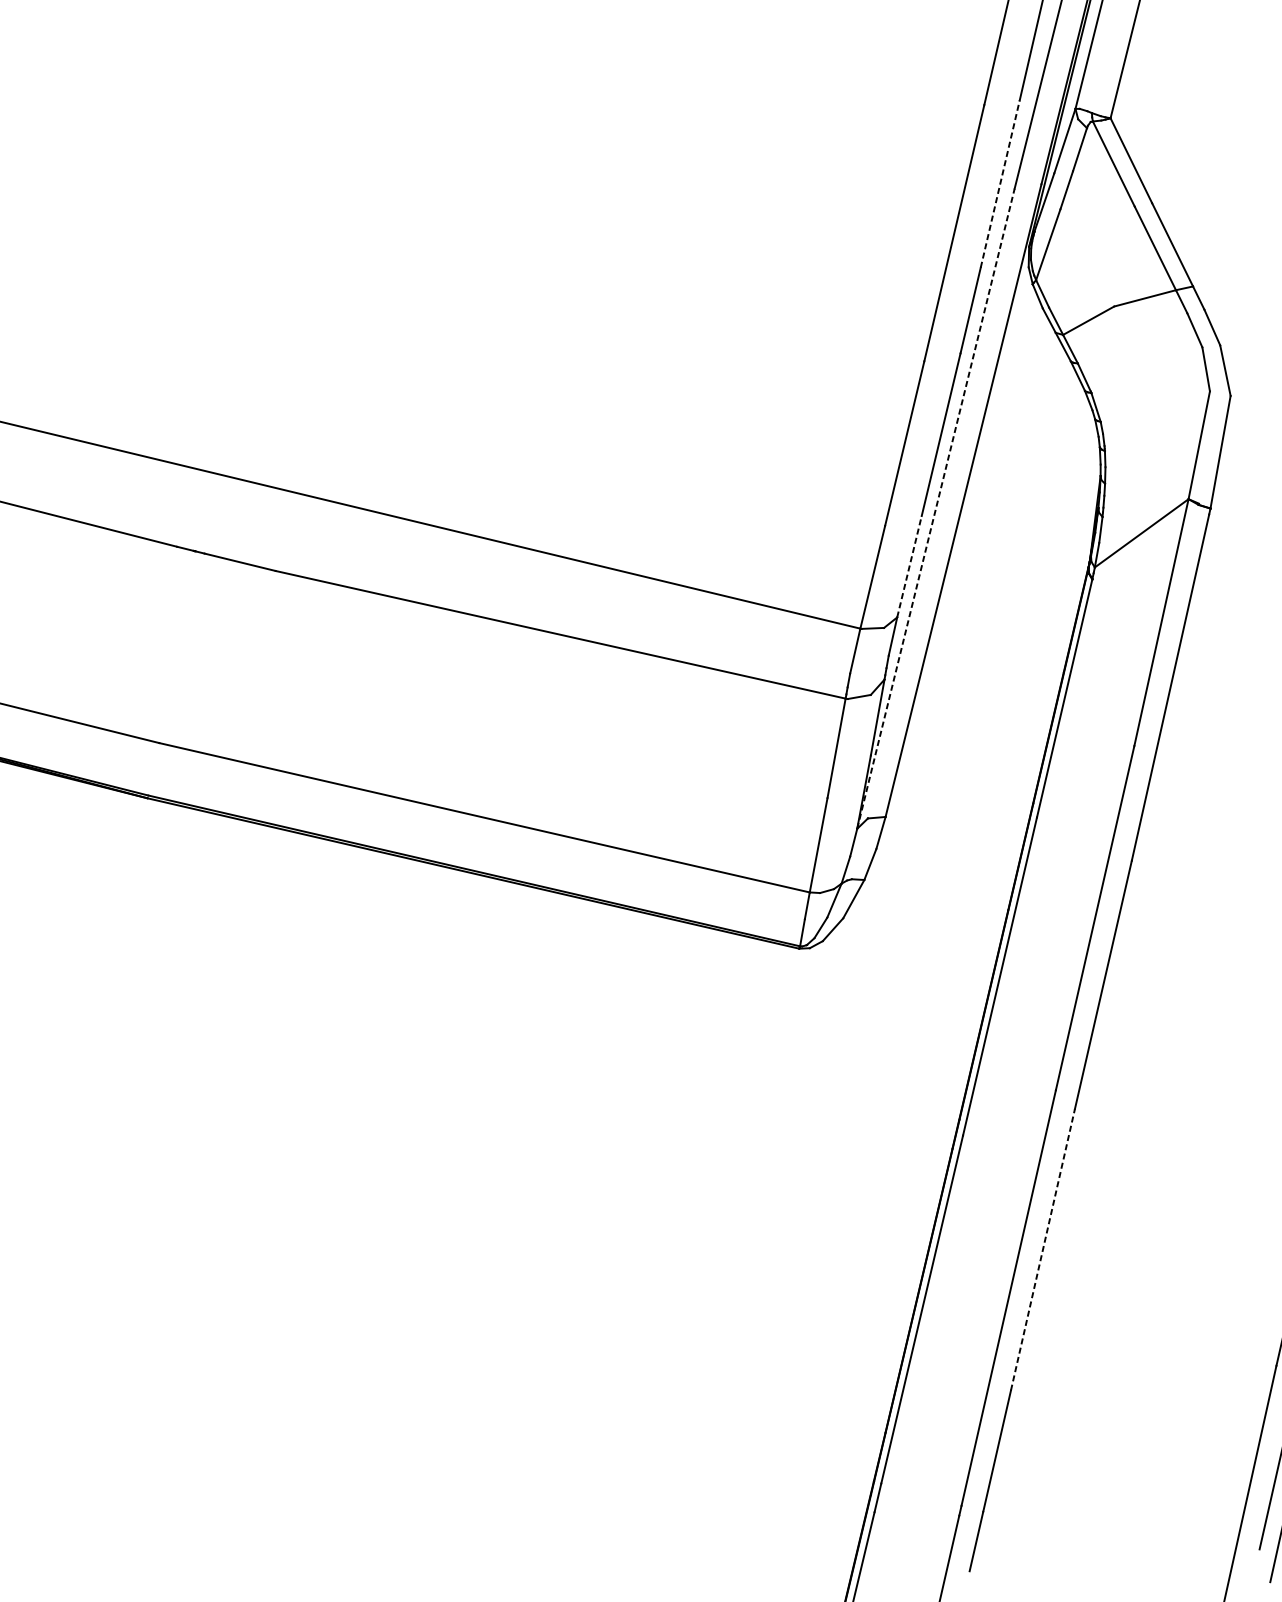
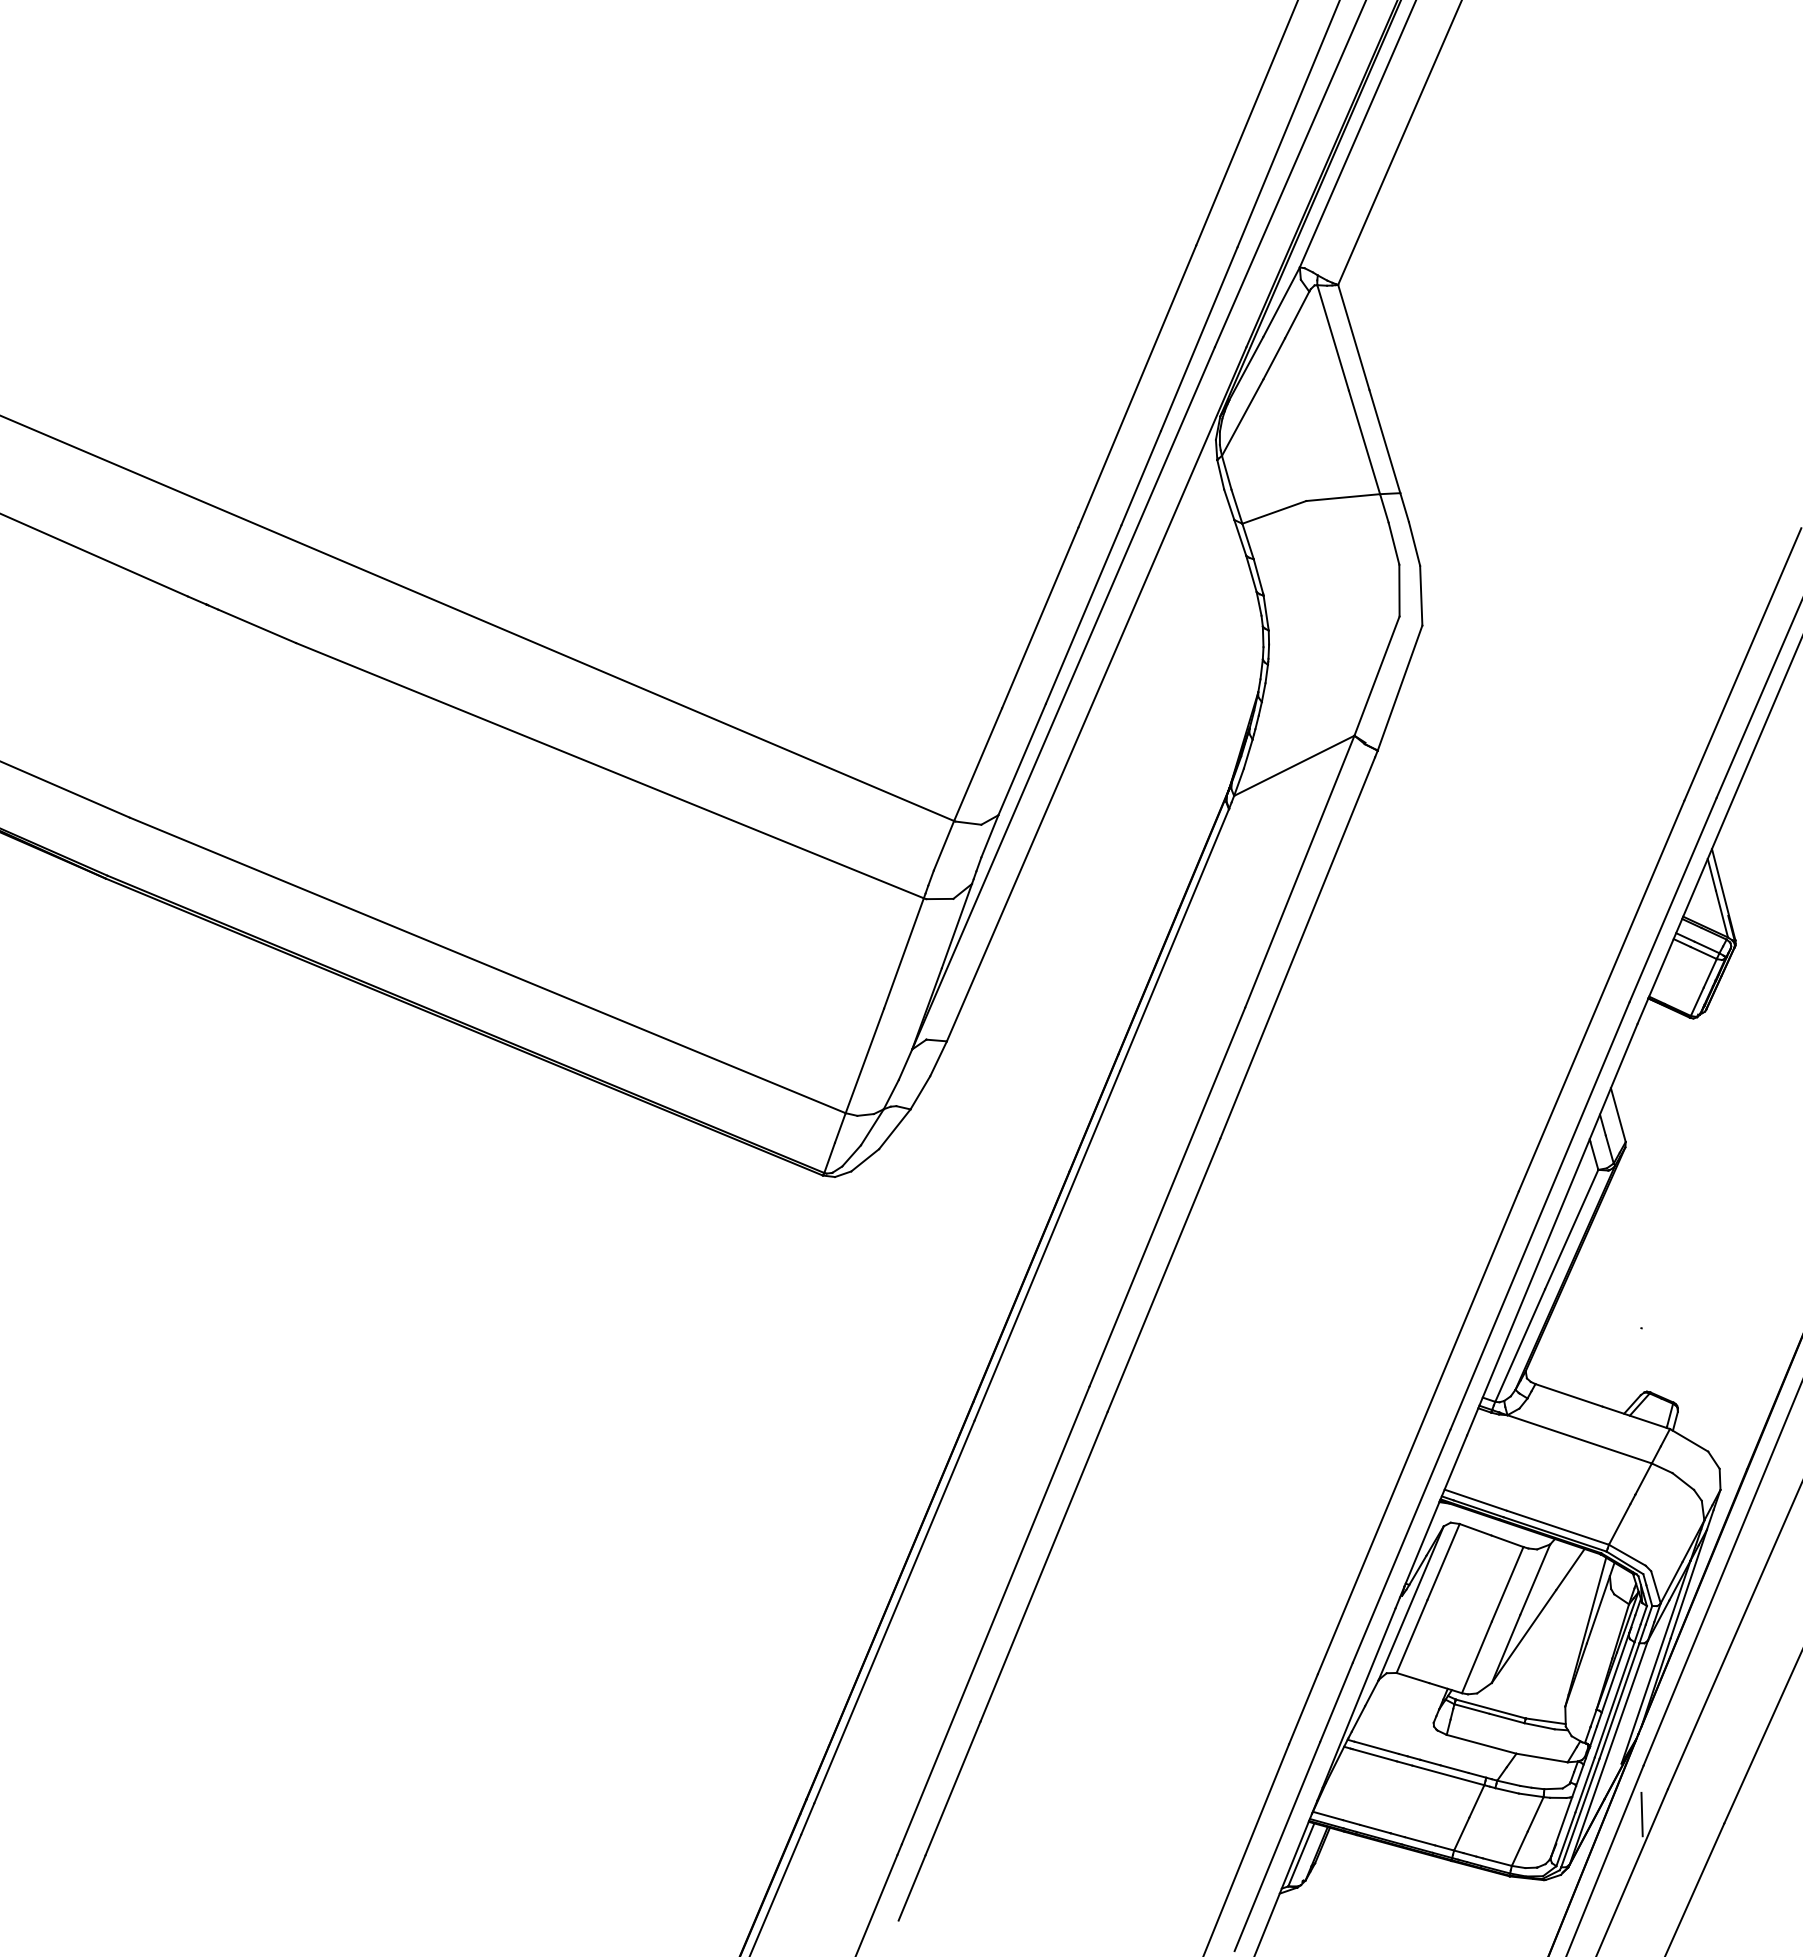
line: (1000, 184) -> (1199, 339), dashed -> solid
line: (935, 508) -> (1063, 697), dashed -> solid
line: (909, 566) -> (1022, 759), dashed -> solid
line: (1043, 1249) -> (1044, 1566), dashed -> solid

